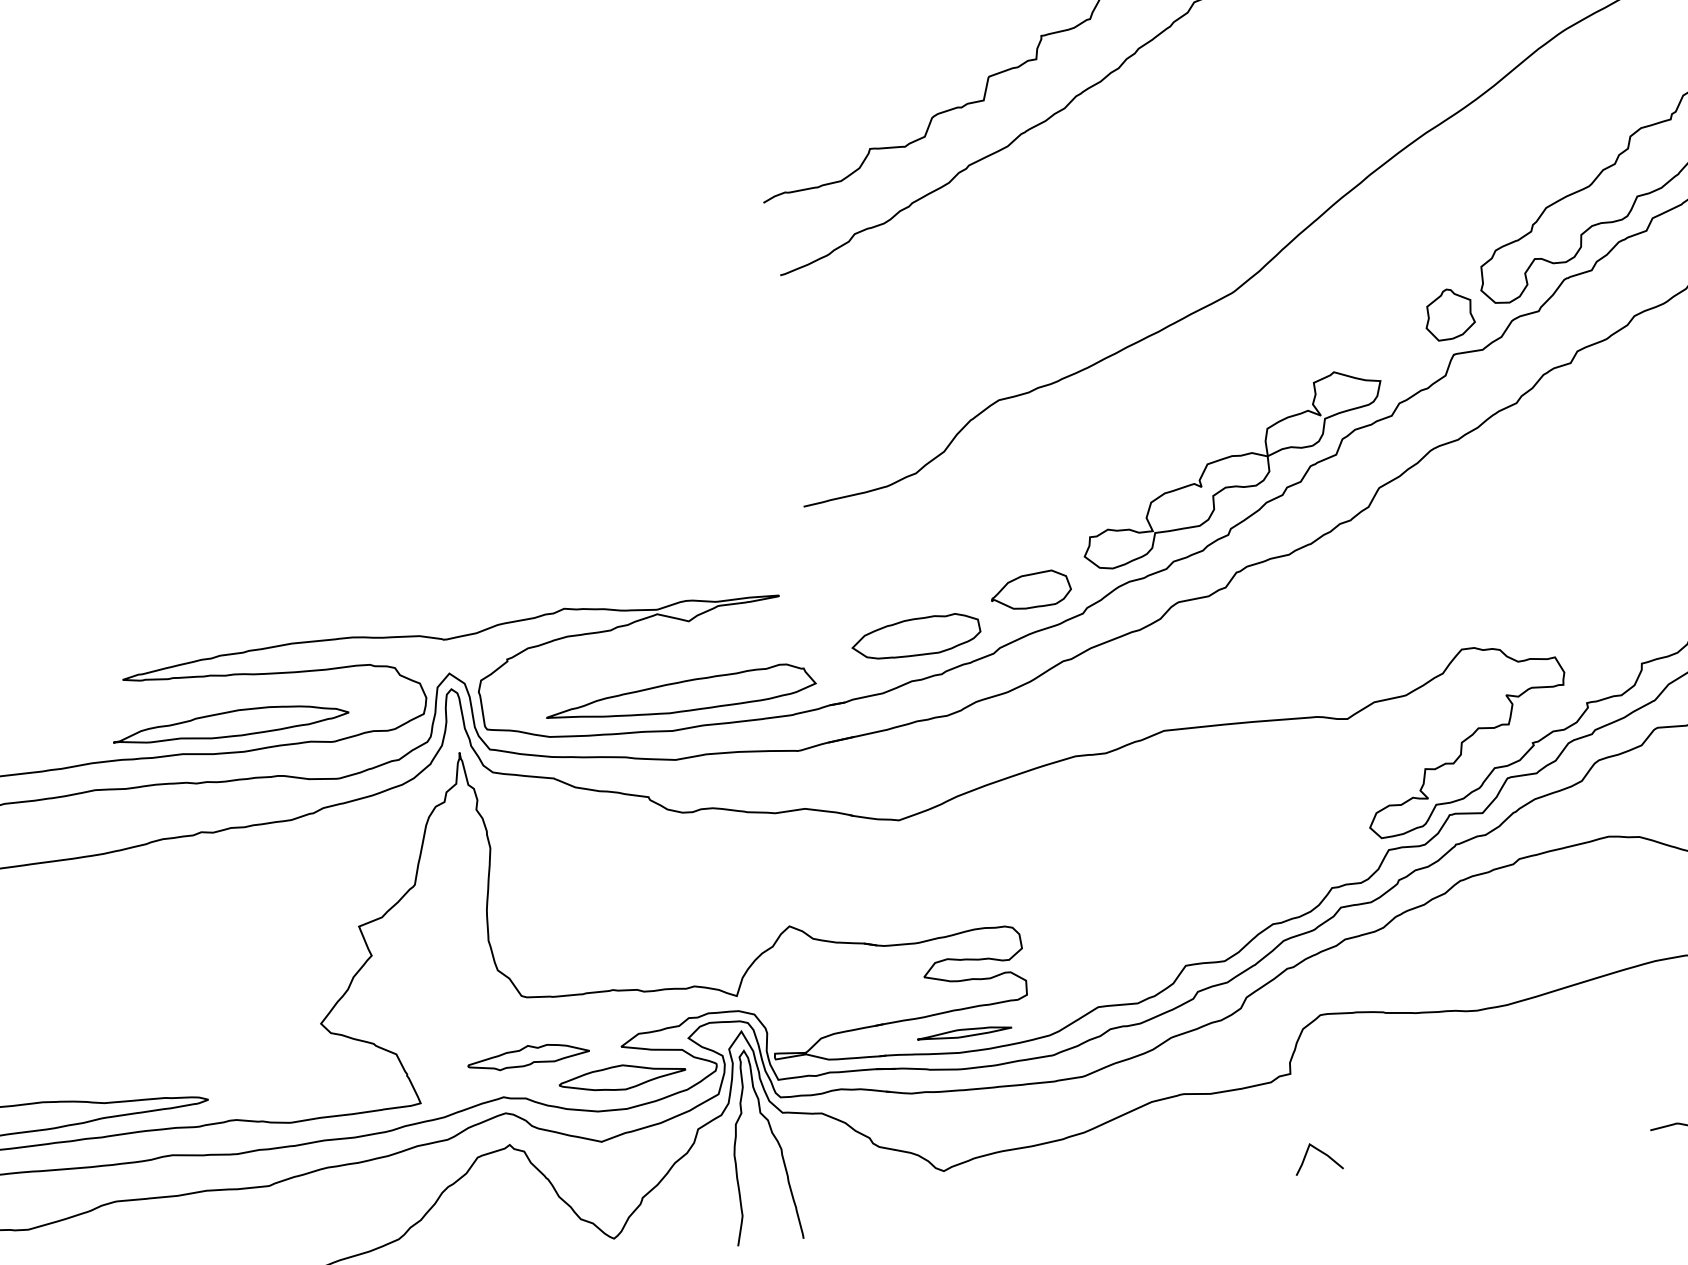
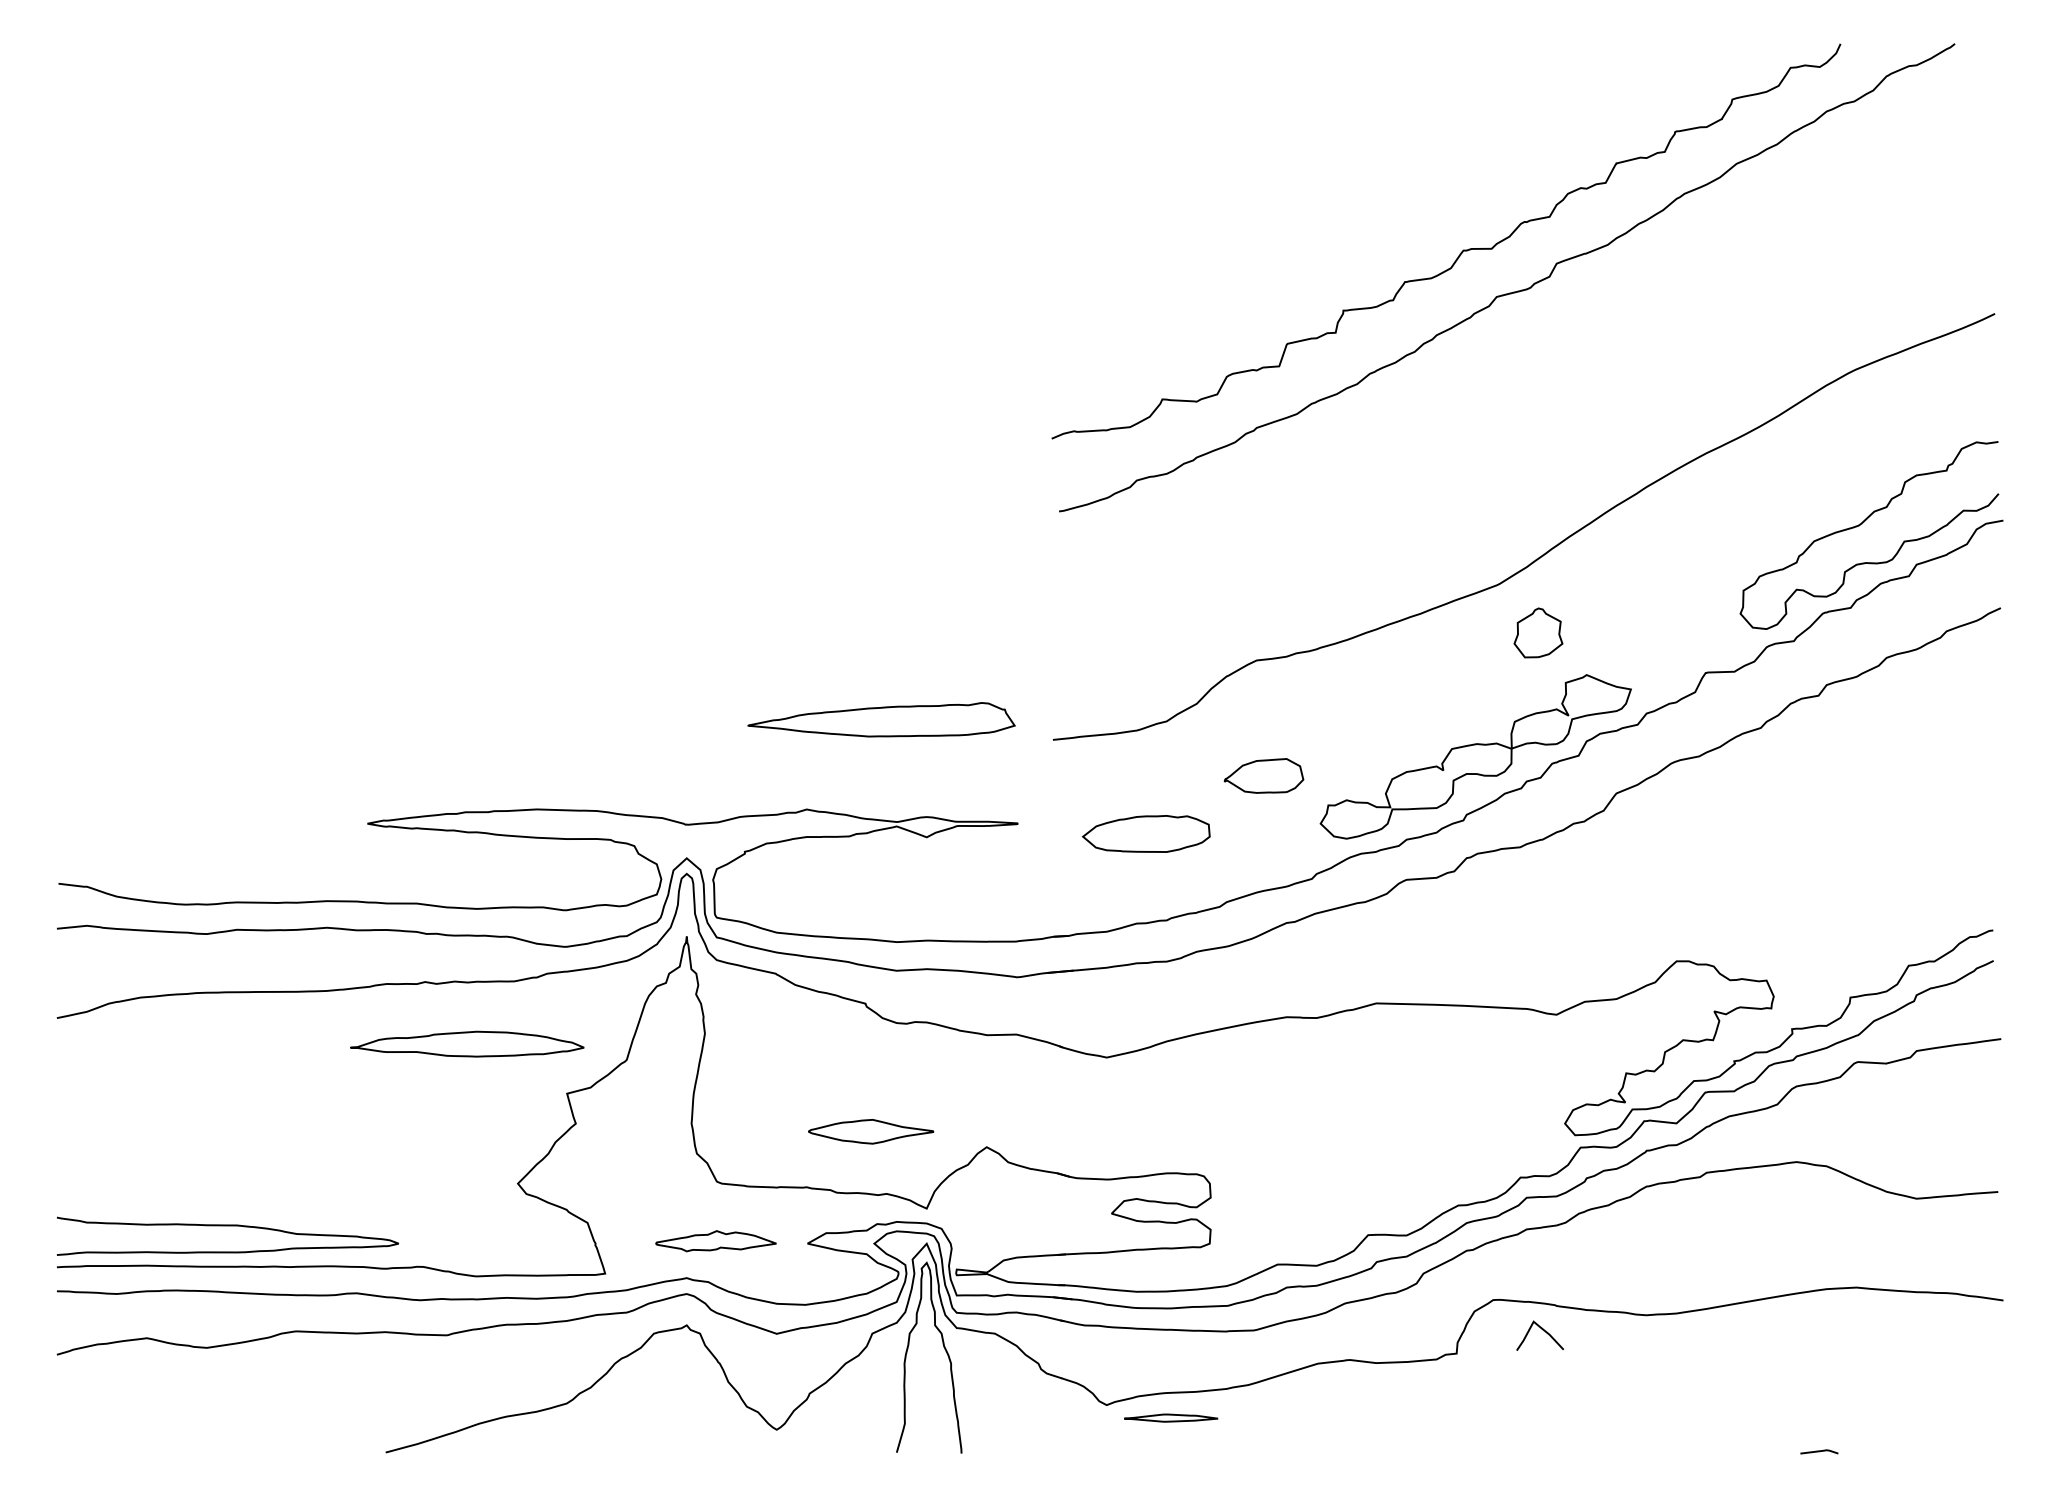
part: (1449, 313) -> (1538, 632), moved
part: (1030, 590) -> (1263, 775), moved
part: (915, 636) -> (1145, 833), moved
part: (680, 694) -> (881, 719), moved
part: (230, 723) -> (467, 1043), moved
part: (964, 1032) -> (1171, 1417), moved
part: (622, 1077) -> (871, 1131), moved
curve: (1320, 1152) -> (1543, 1331), moved

